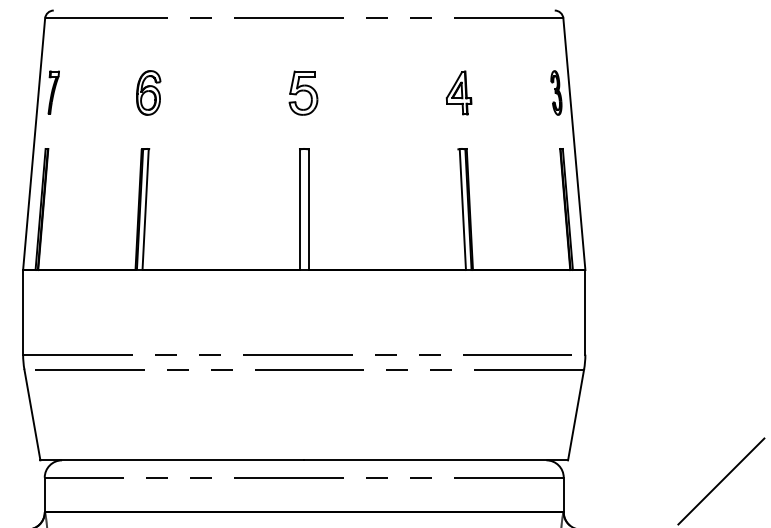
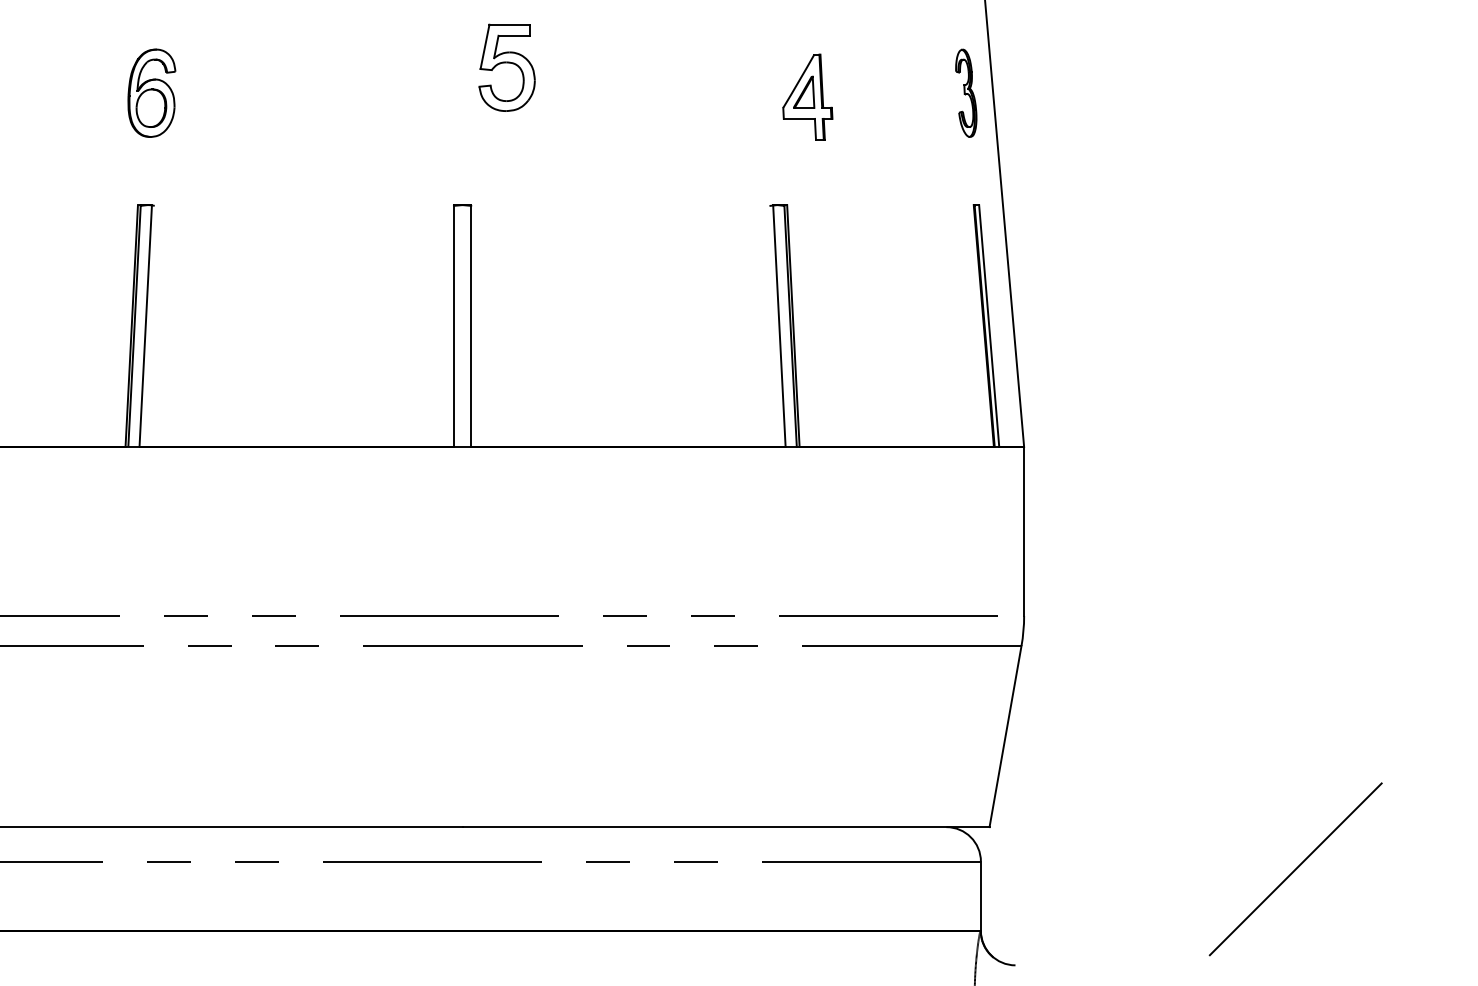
part: (303, 92) -> (507, 66), moved
part: (458, 92) -> (806, 96), moved

